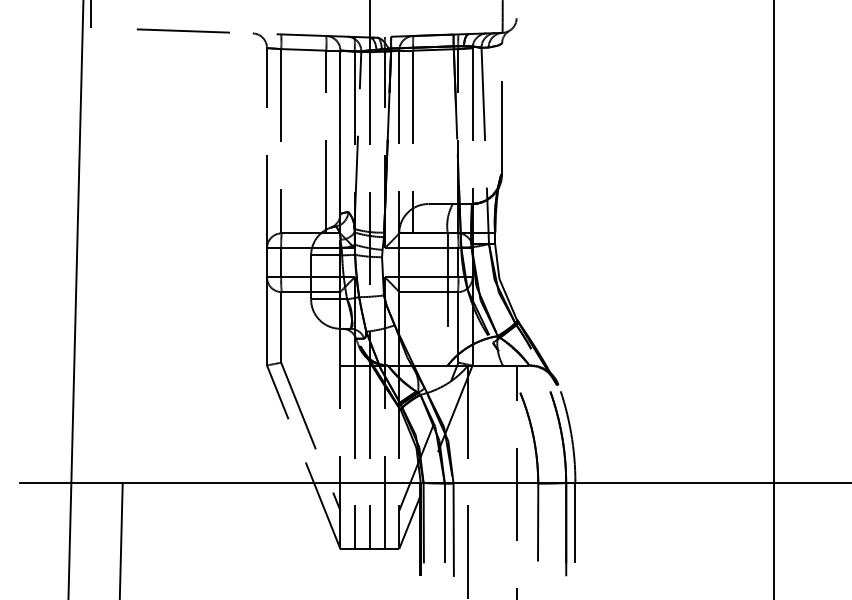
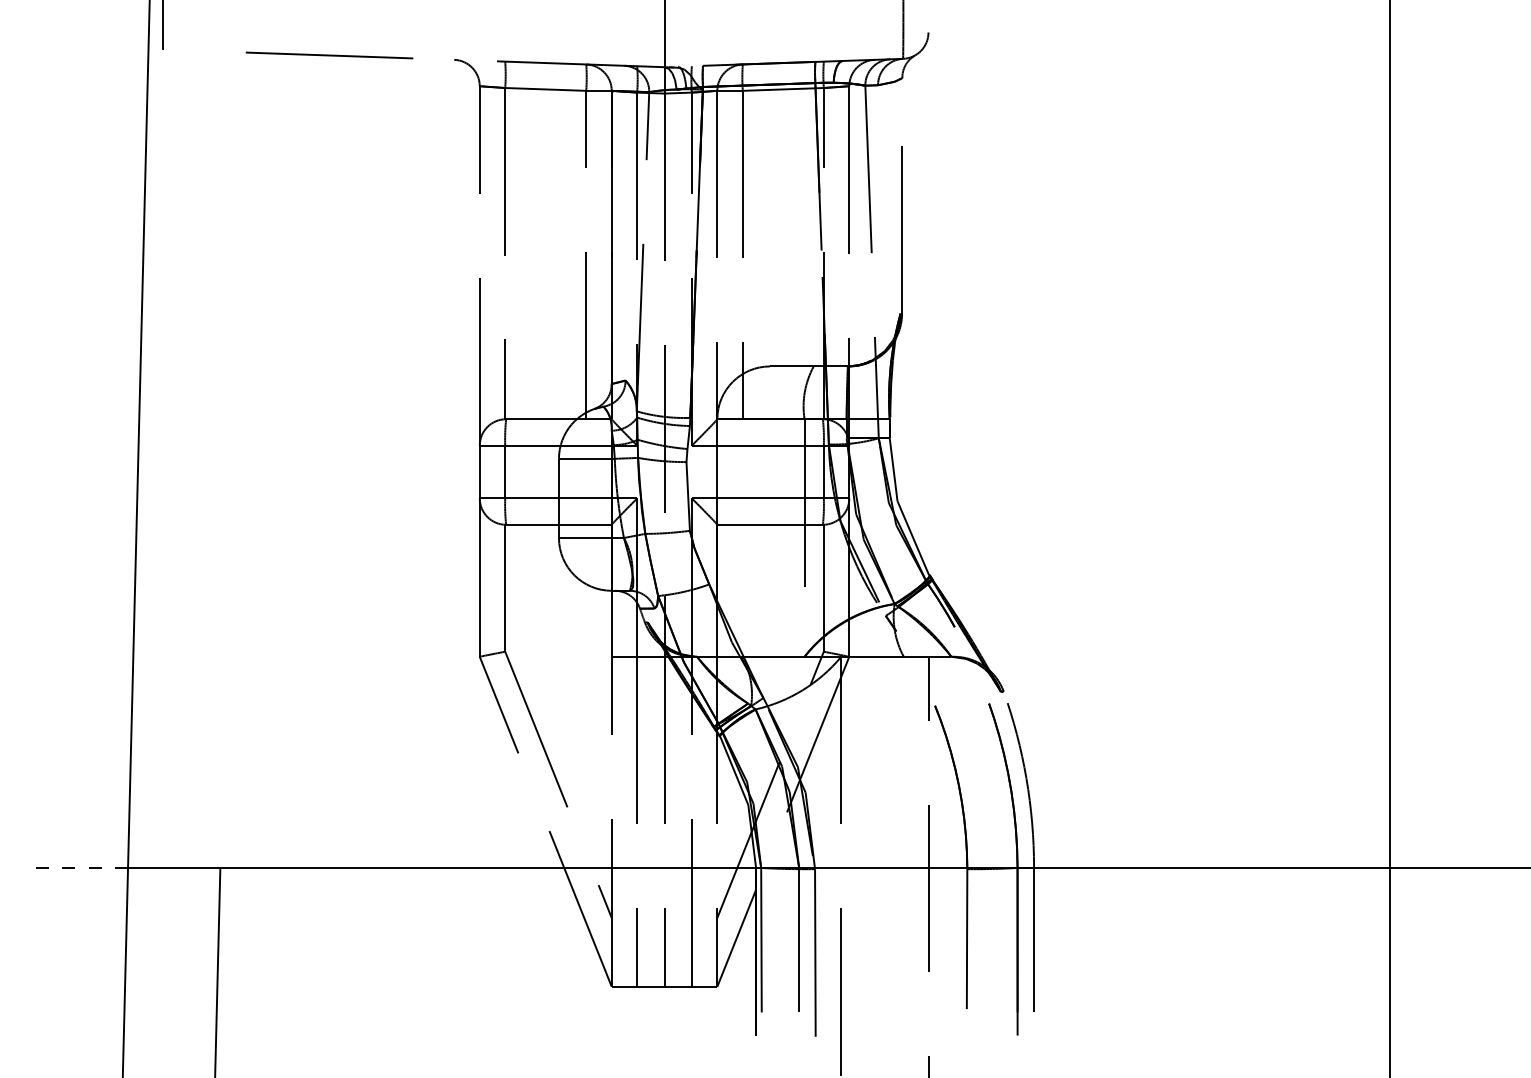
line: (45, 483) -> (81, 868), solid -> dashed

